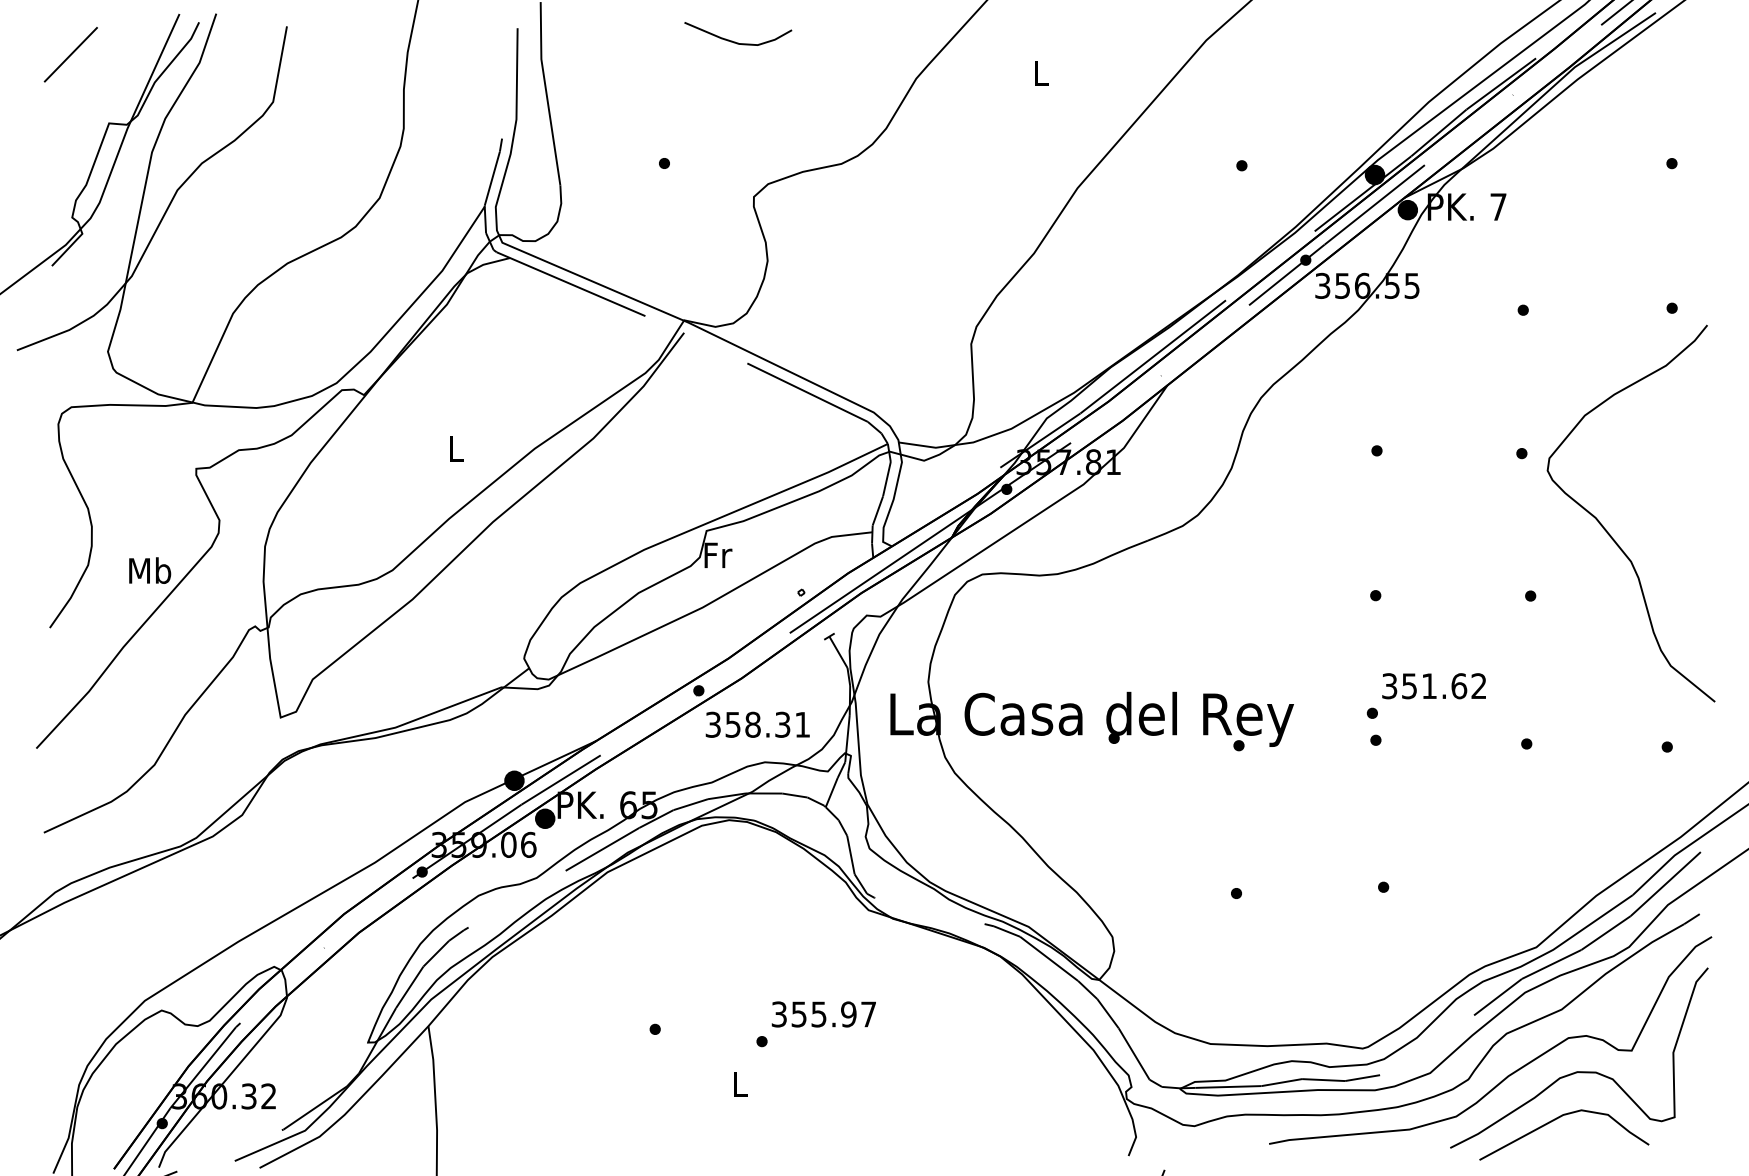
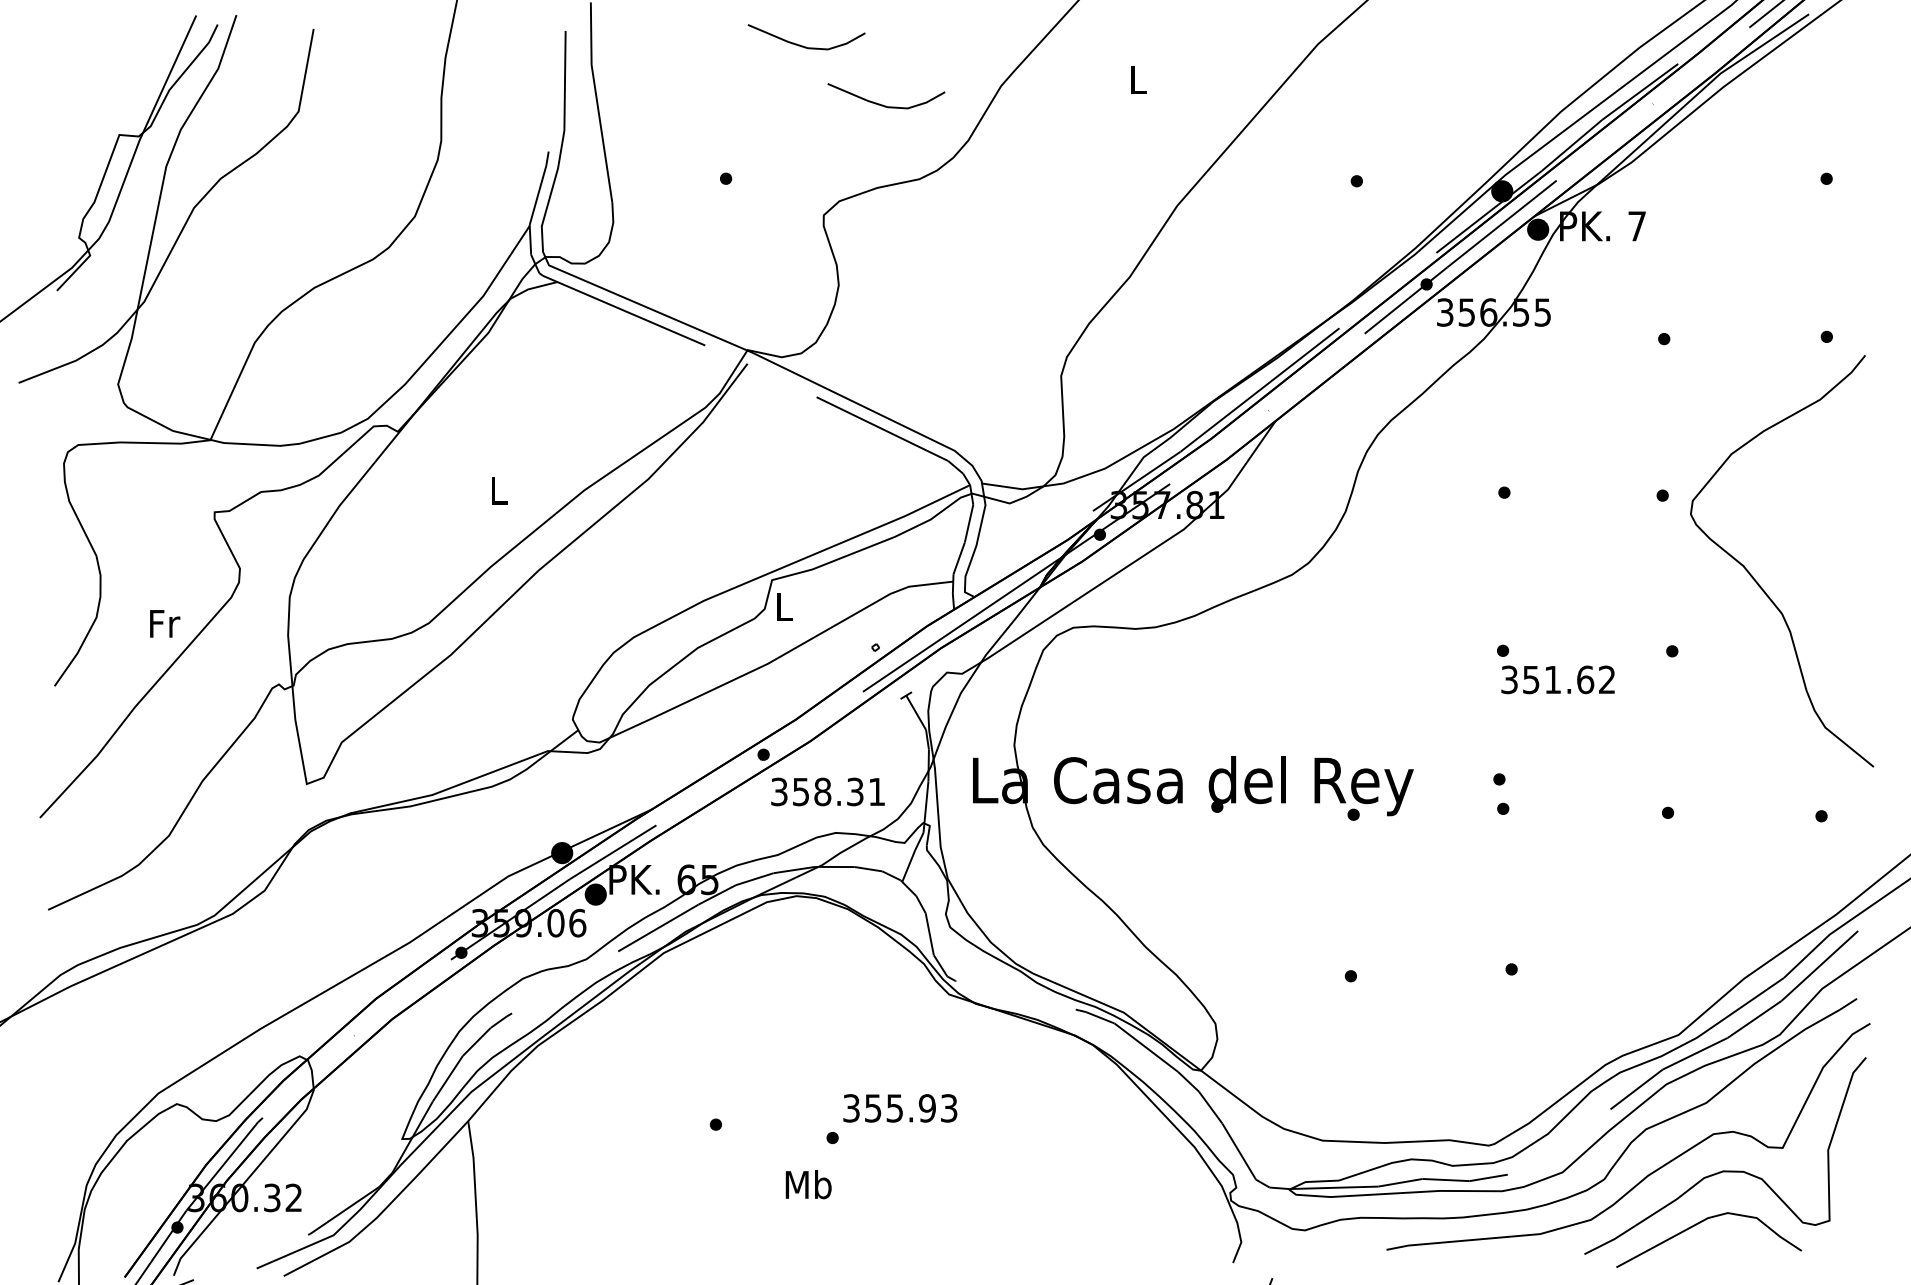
line: (70, 54) -> (77, 59), removed
curve: (808, 95) -> (883, 104), added
text: (718, 555) -> (785, 606), Fr -> L
text: (150, 570) -> (164, 623), Mb -> Fr
text: (1433, 686) -> (1557, 680), moved
text: (868, 1014) -> (948, 1108), 355.97 -> 355.93
text: (740, 1083) -> (809, 1183), L -> Mb

